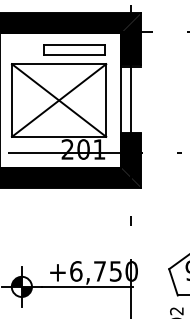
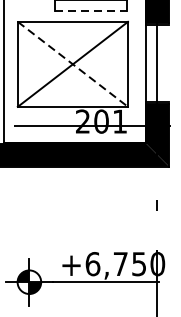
line: (74, 54) -> (90, 10), solid -> dashed
line: (59, 100) -> (73, 64), solid -> dashed

